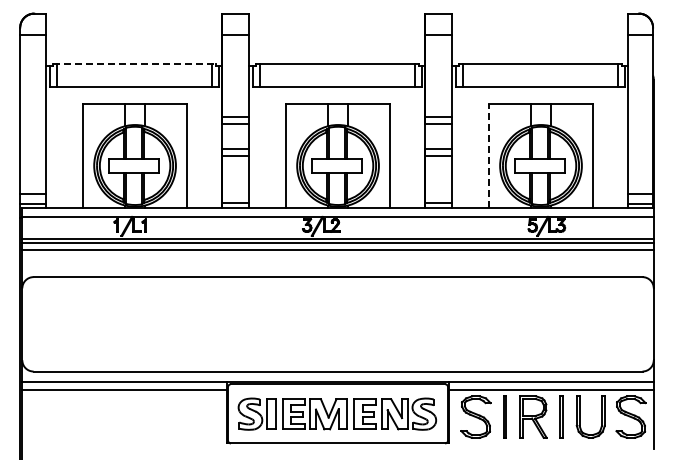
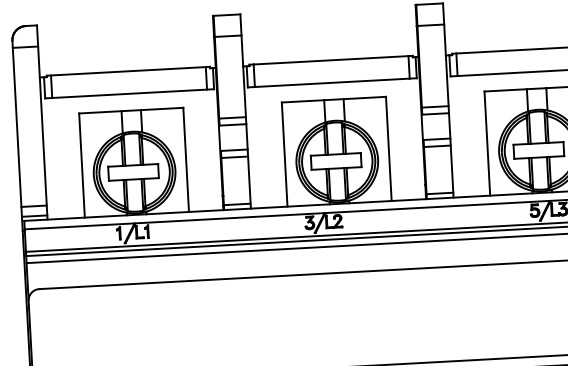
line: (134, 64) -> (128, 71), dashed -> solid
line: (488, 155) -> (486, 143), dashed -> solid

